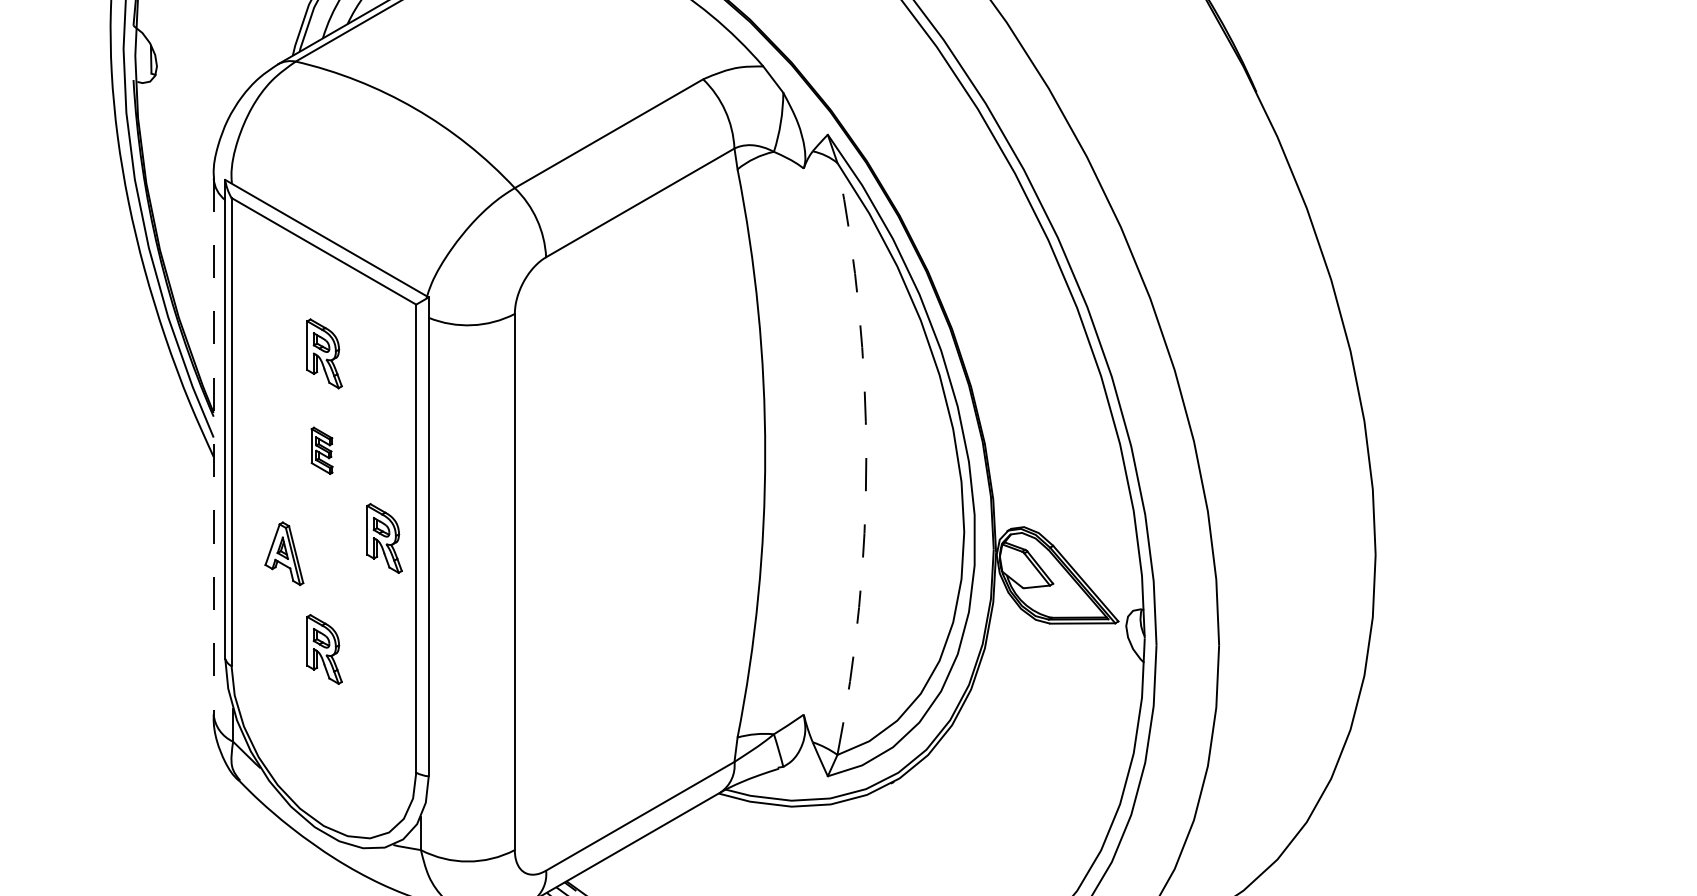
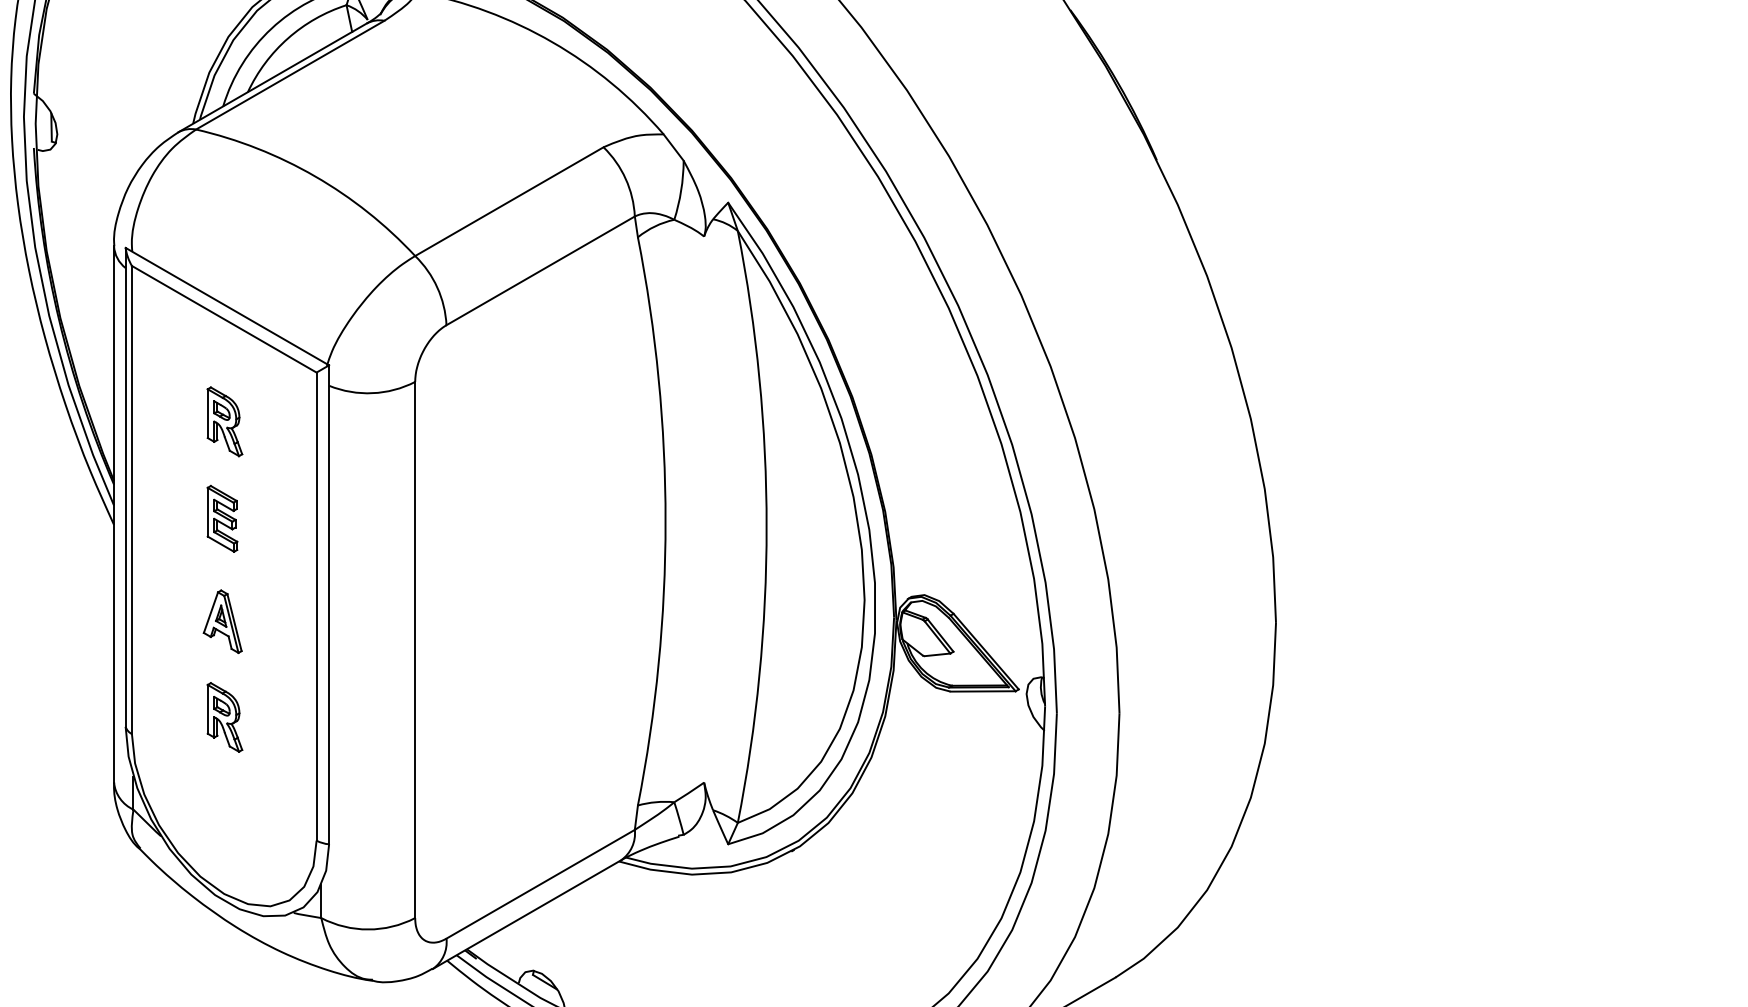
line: (214, 446) -> (114, 514), dashed -> solid
part: (322, 450) -> (222, 518), size x1.43
arc: (866, 458) -> (766, 526), dashed -> solid
part: (384, 538) -> (284, 606), removed
part: (284, 553) -> (222, 621), moved

